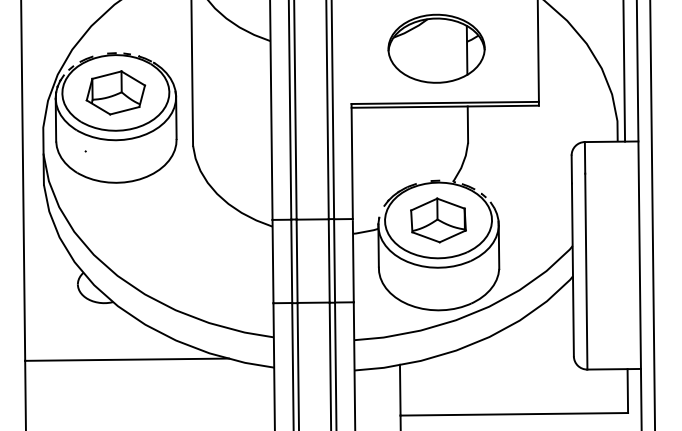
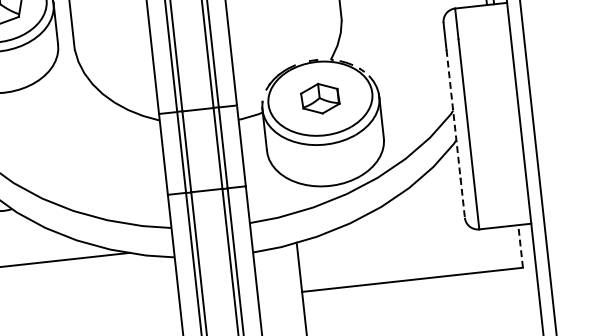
part: (438, 220) -> (320, 98), size x0.7
line: (572, 270) -> (455, 134), solid -> dashed
line: (627, 391) -> (520, 246), solid -> dashed

